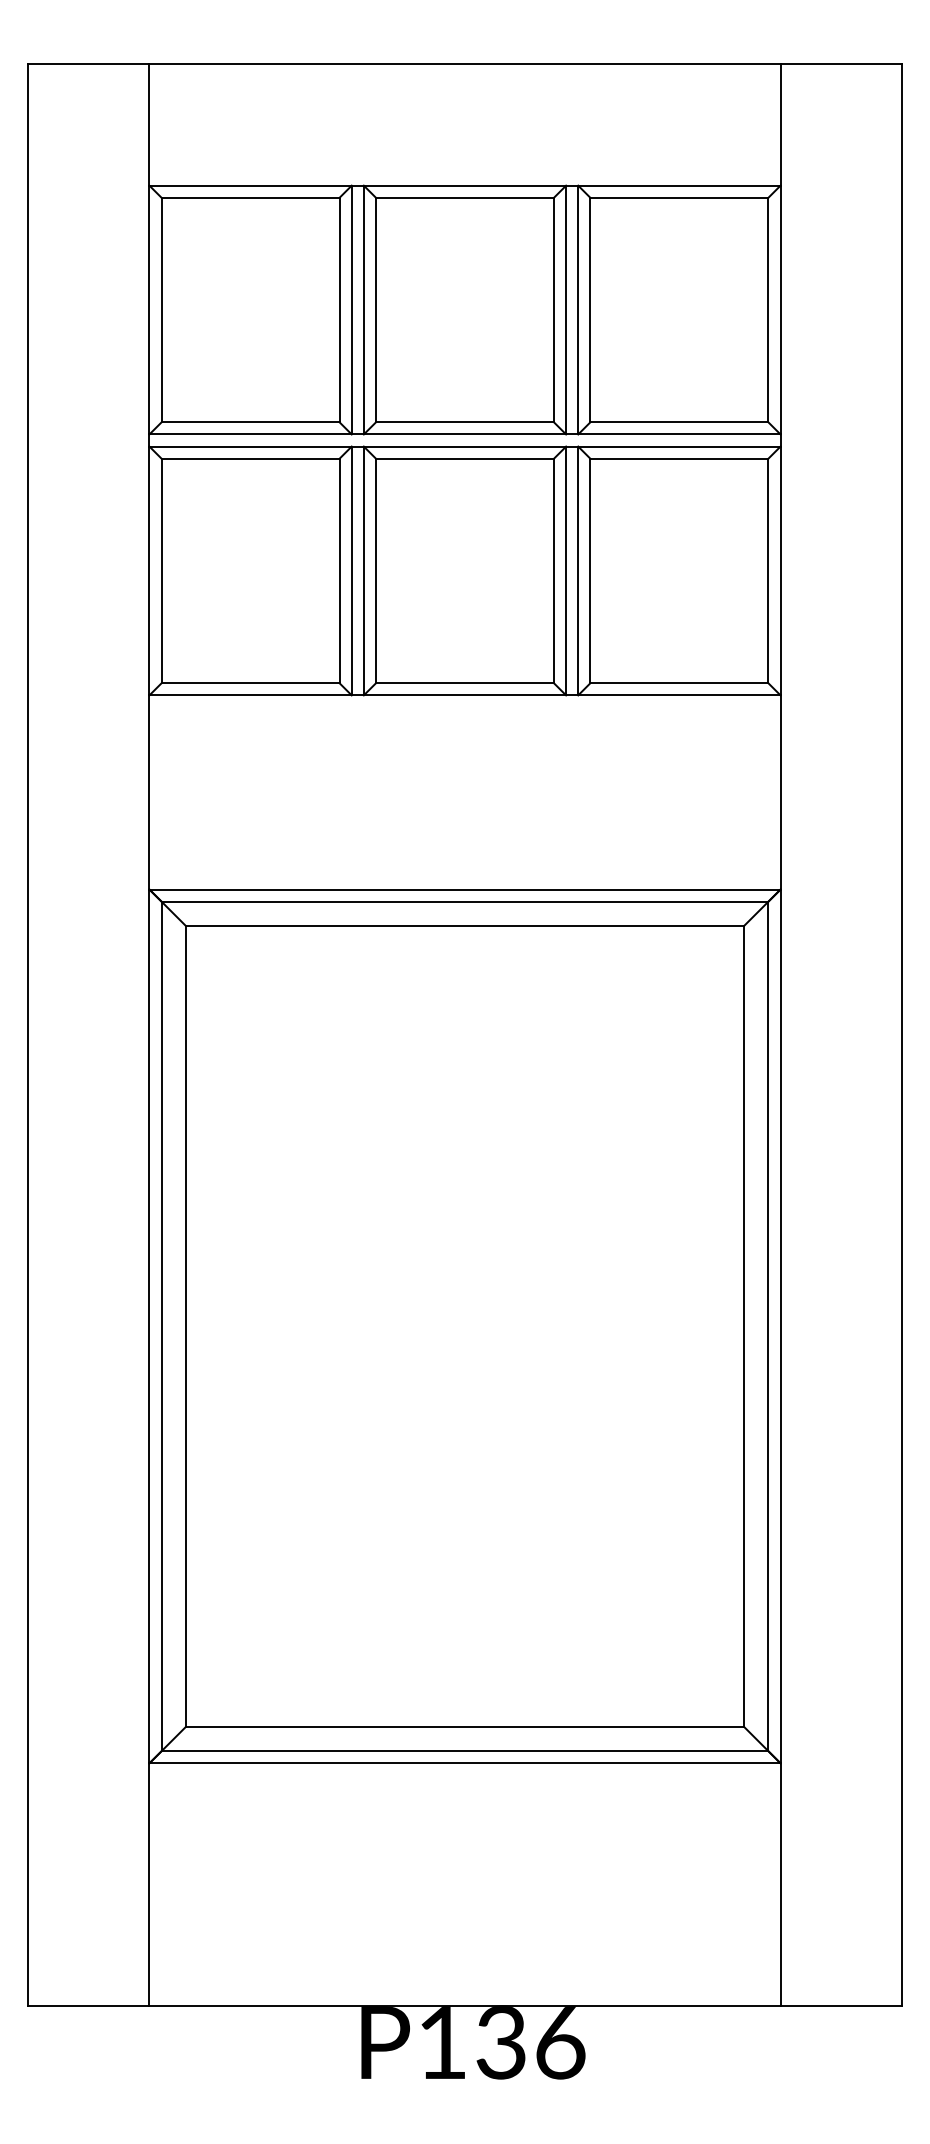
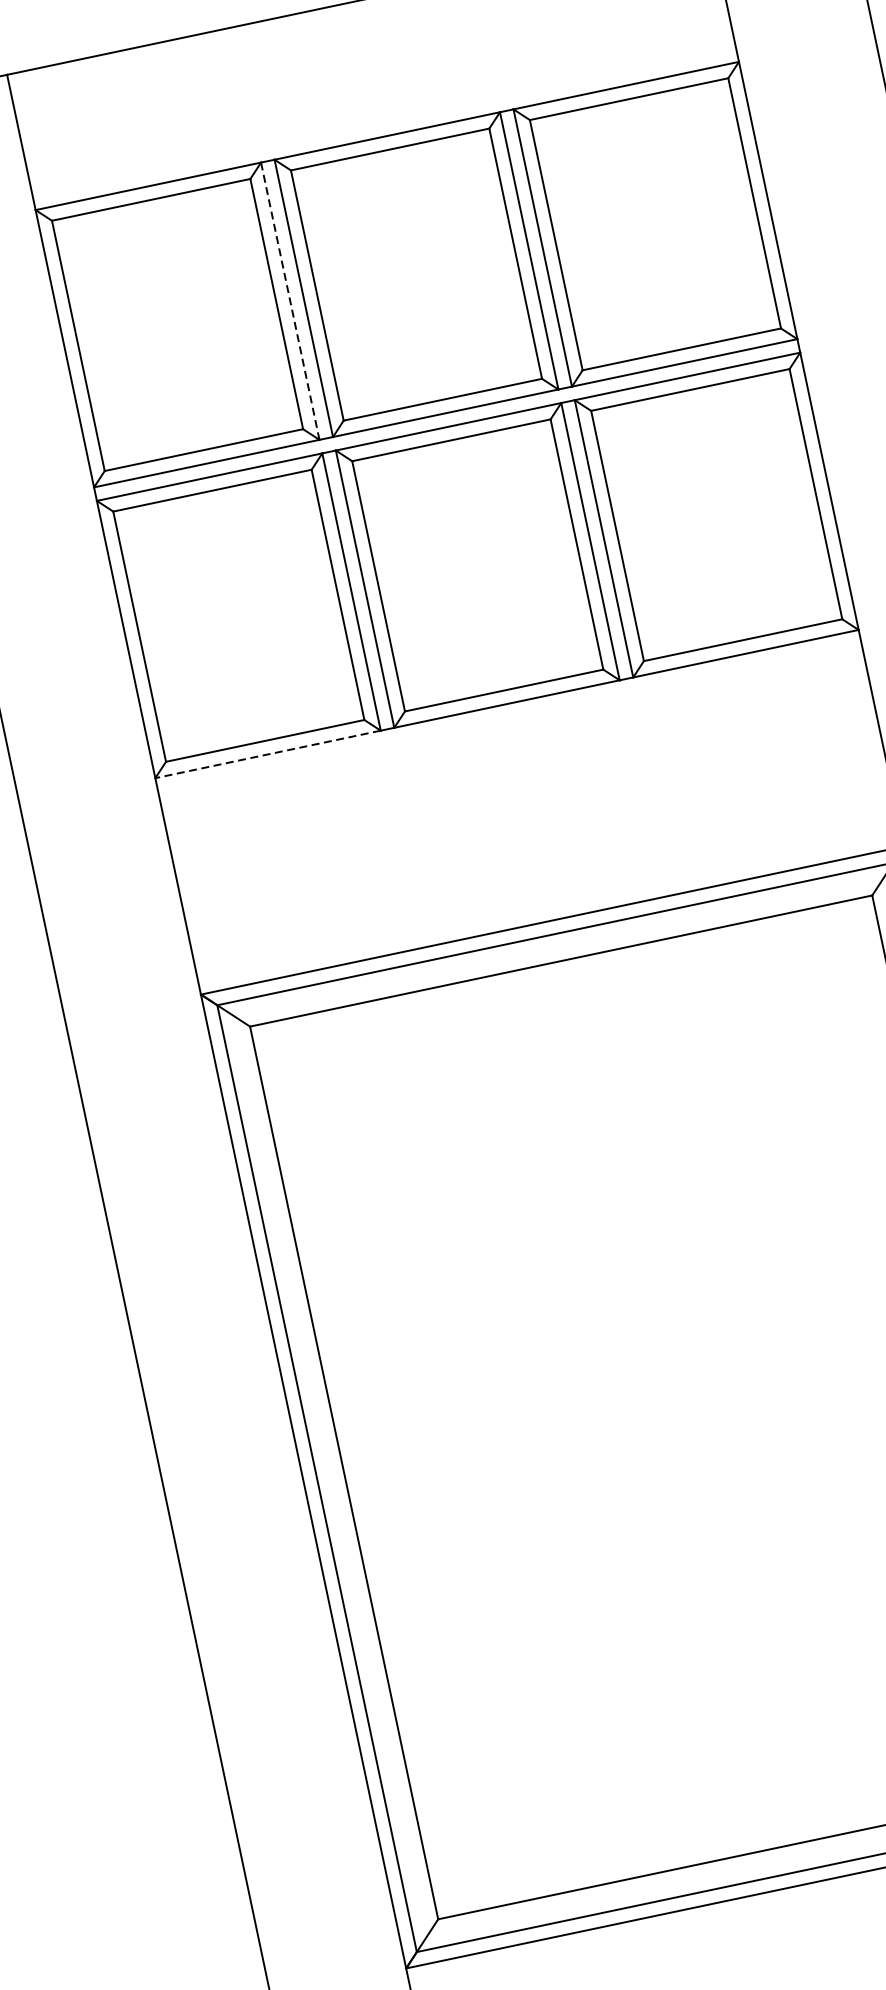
line: (351, 310) -> (290, 301), solid -> dashed
line: (250, 695) -> (267, 754), solid -> dashed

